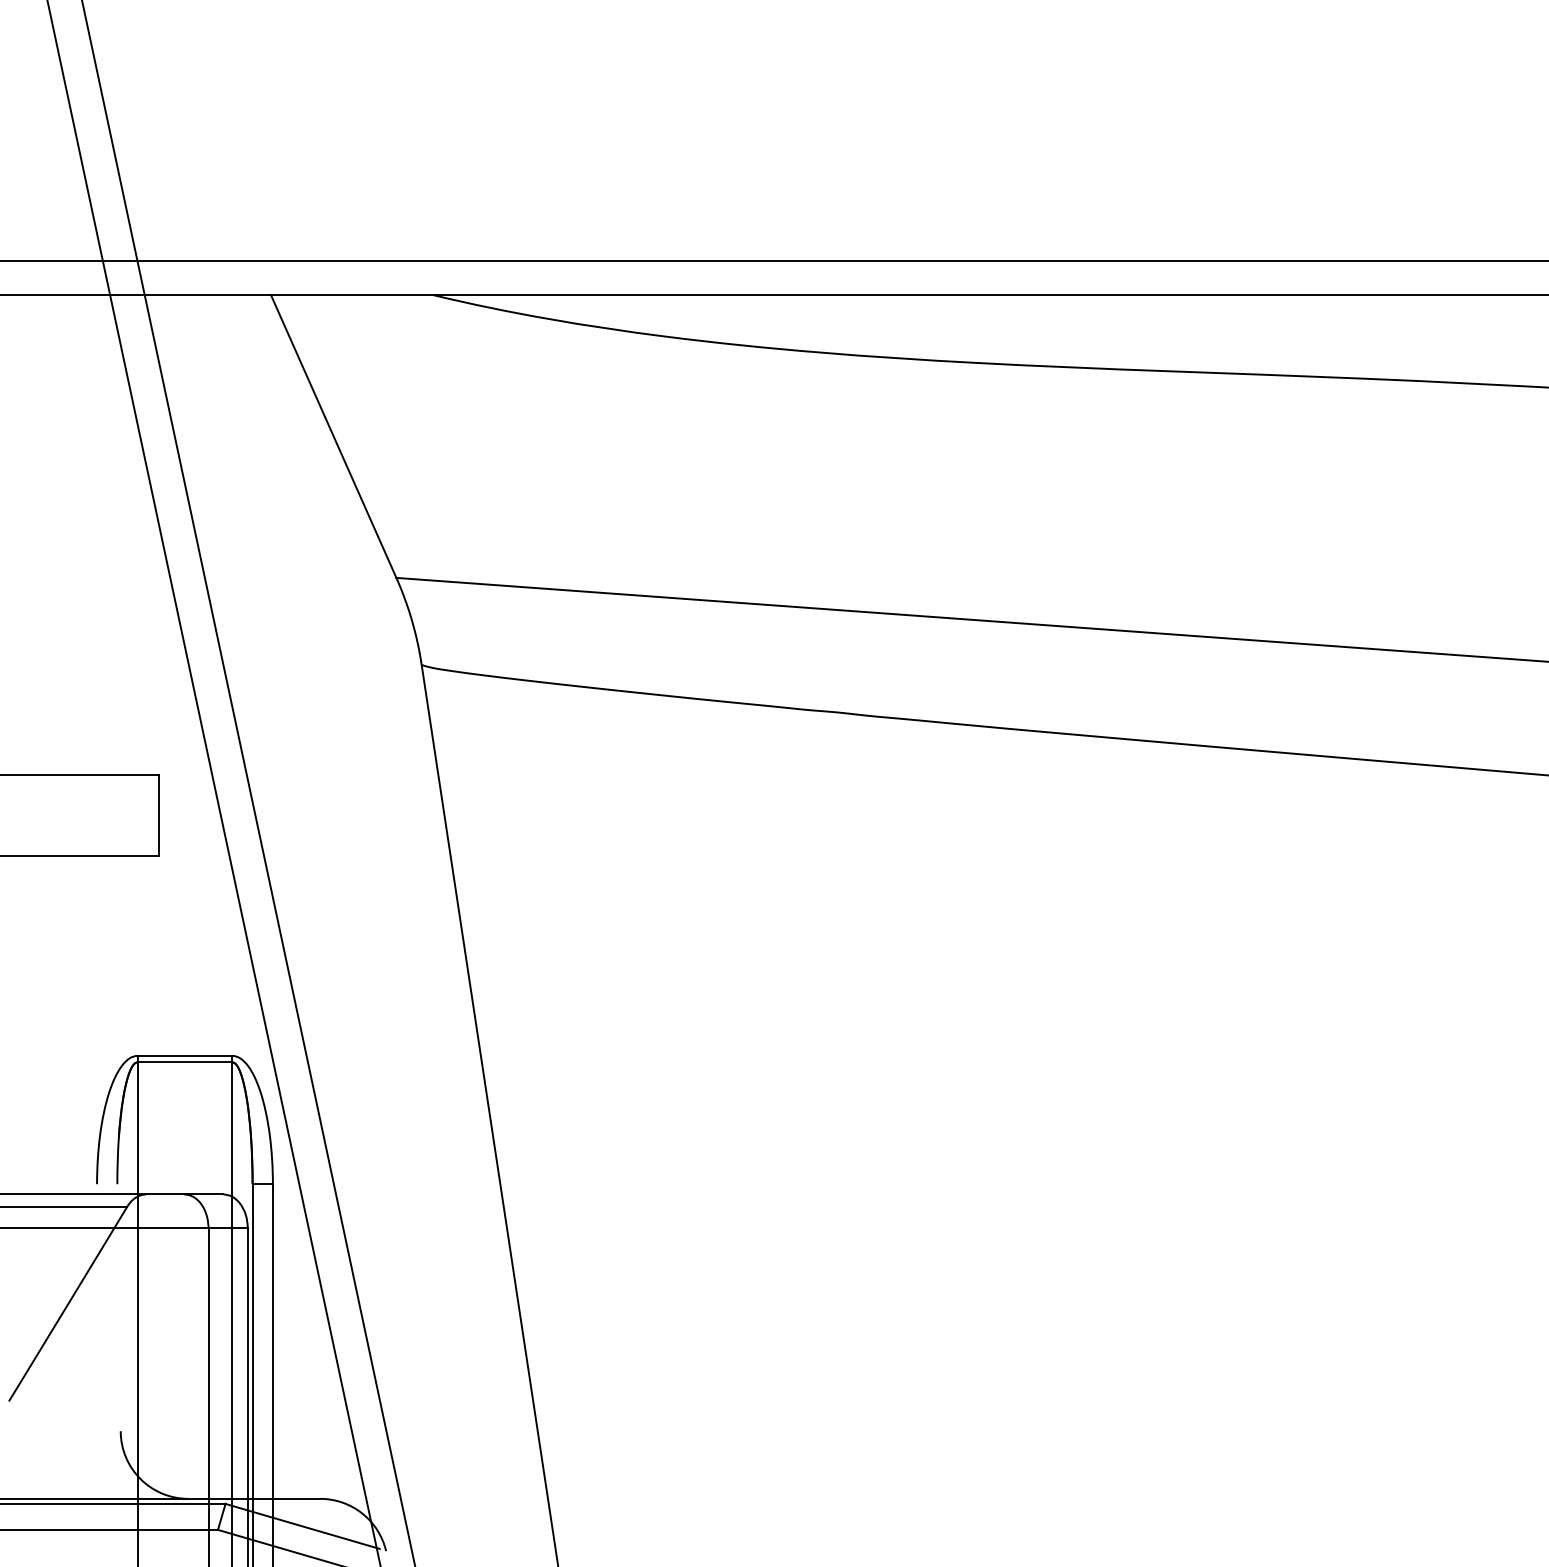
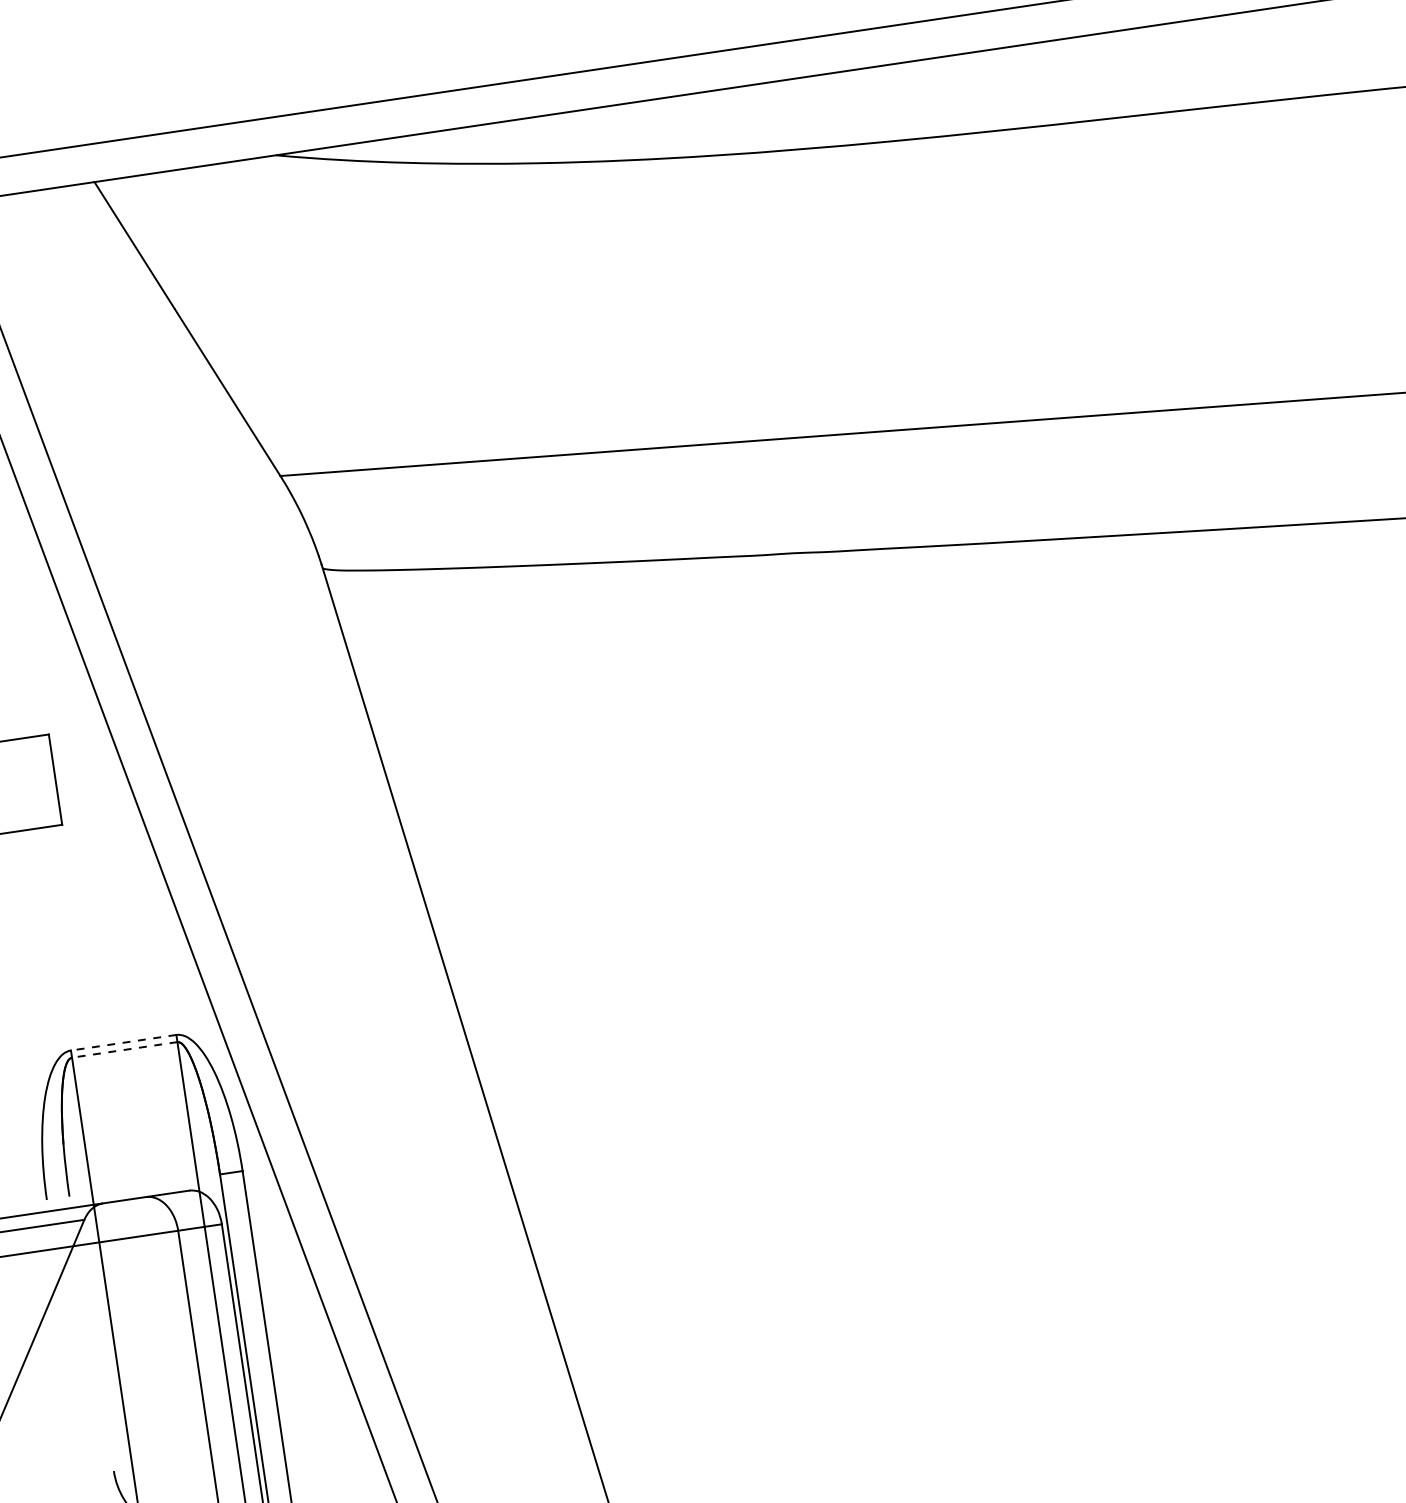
line: (184, 1055) -> (123, 1042), solid -> dashed
line: (184, 1062) -> (124, 1050), solid -> dashed

